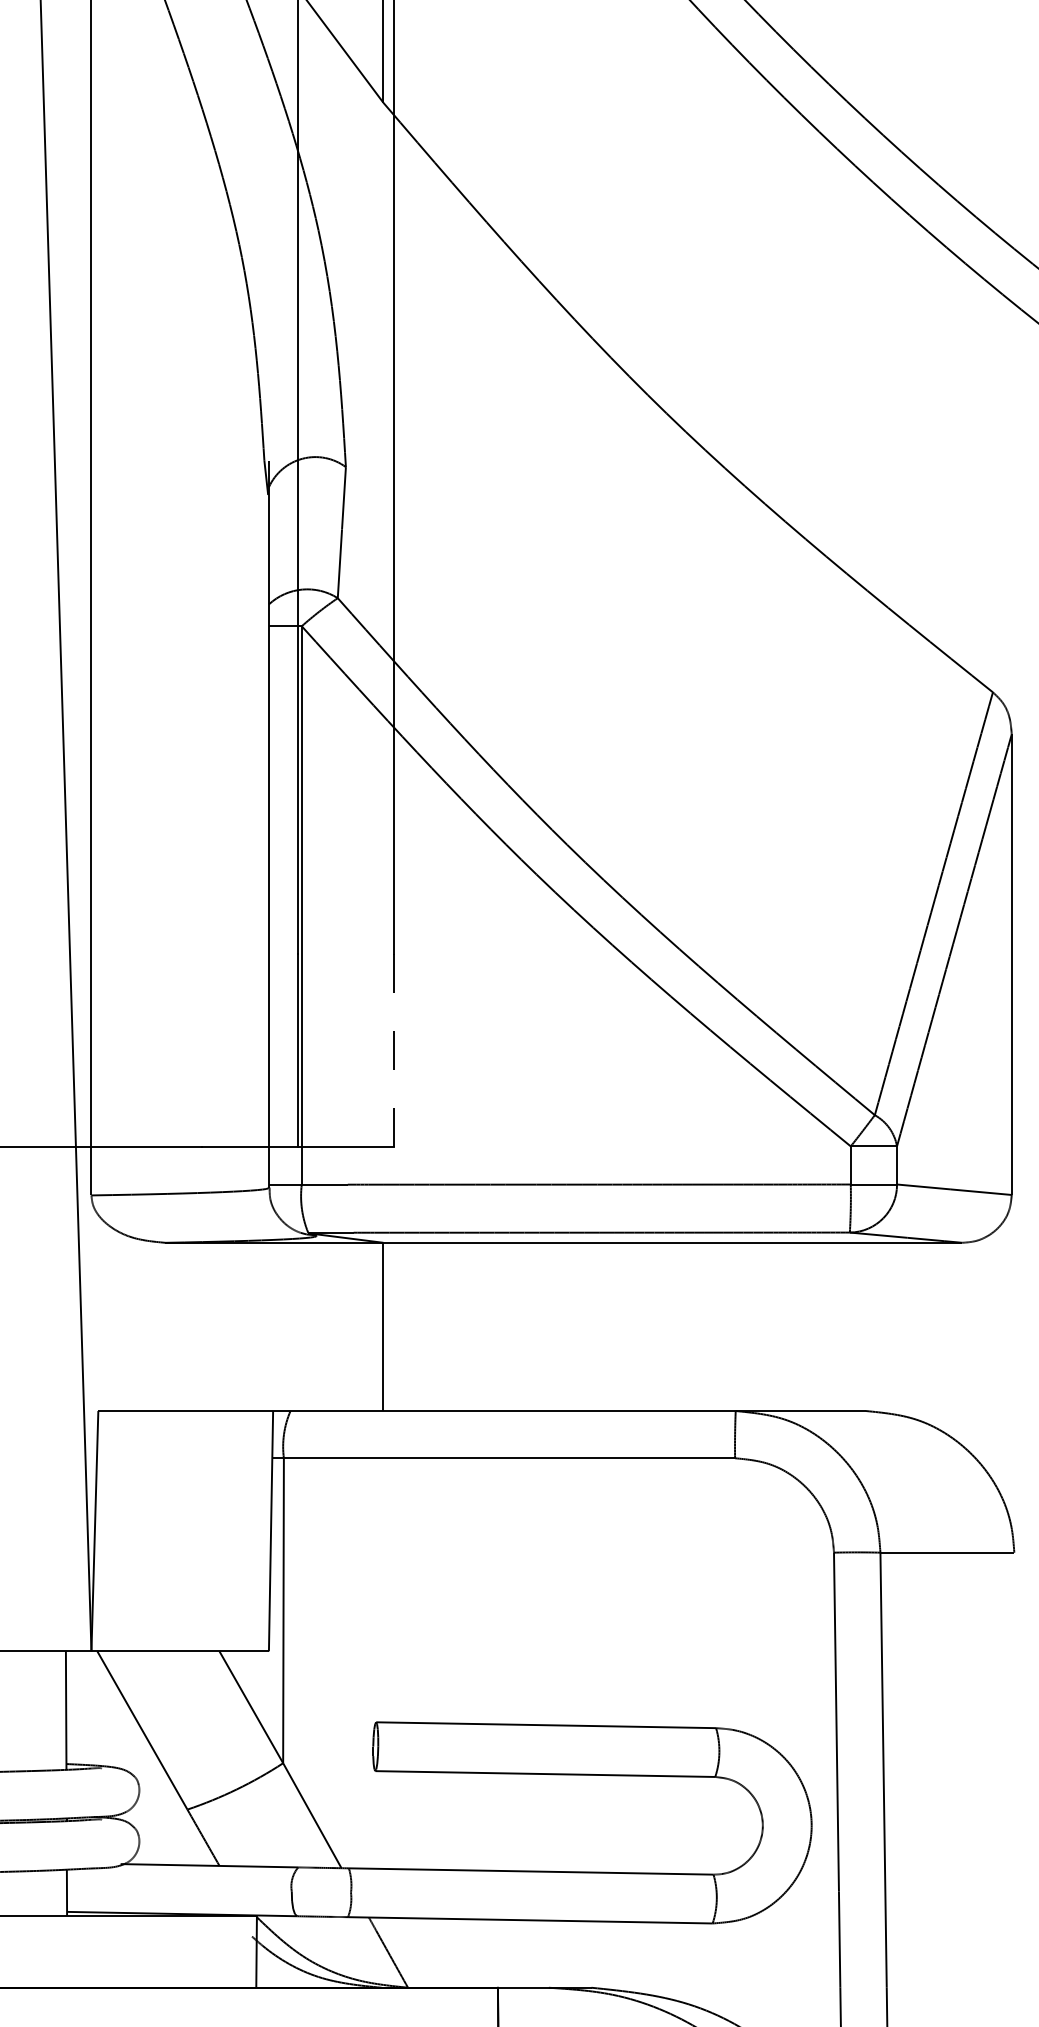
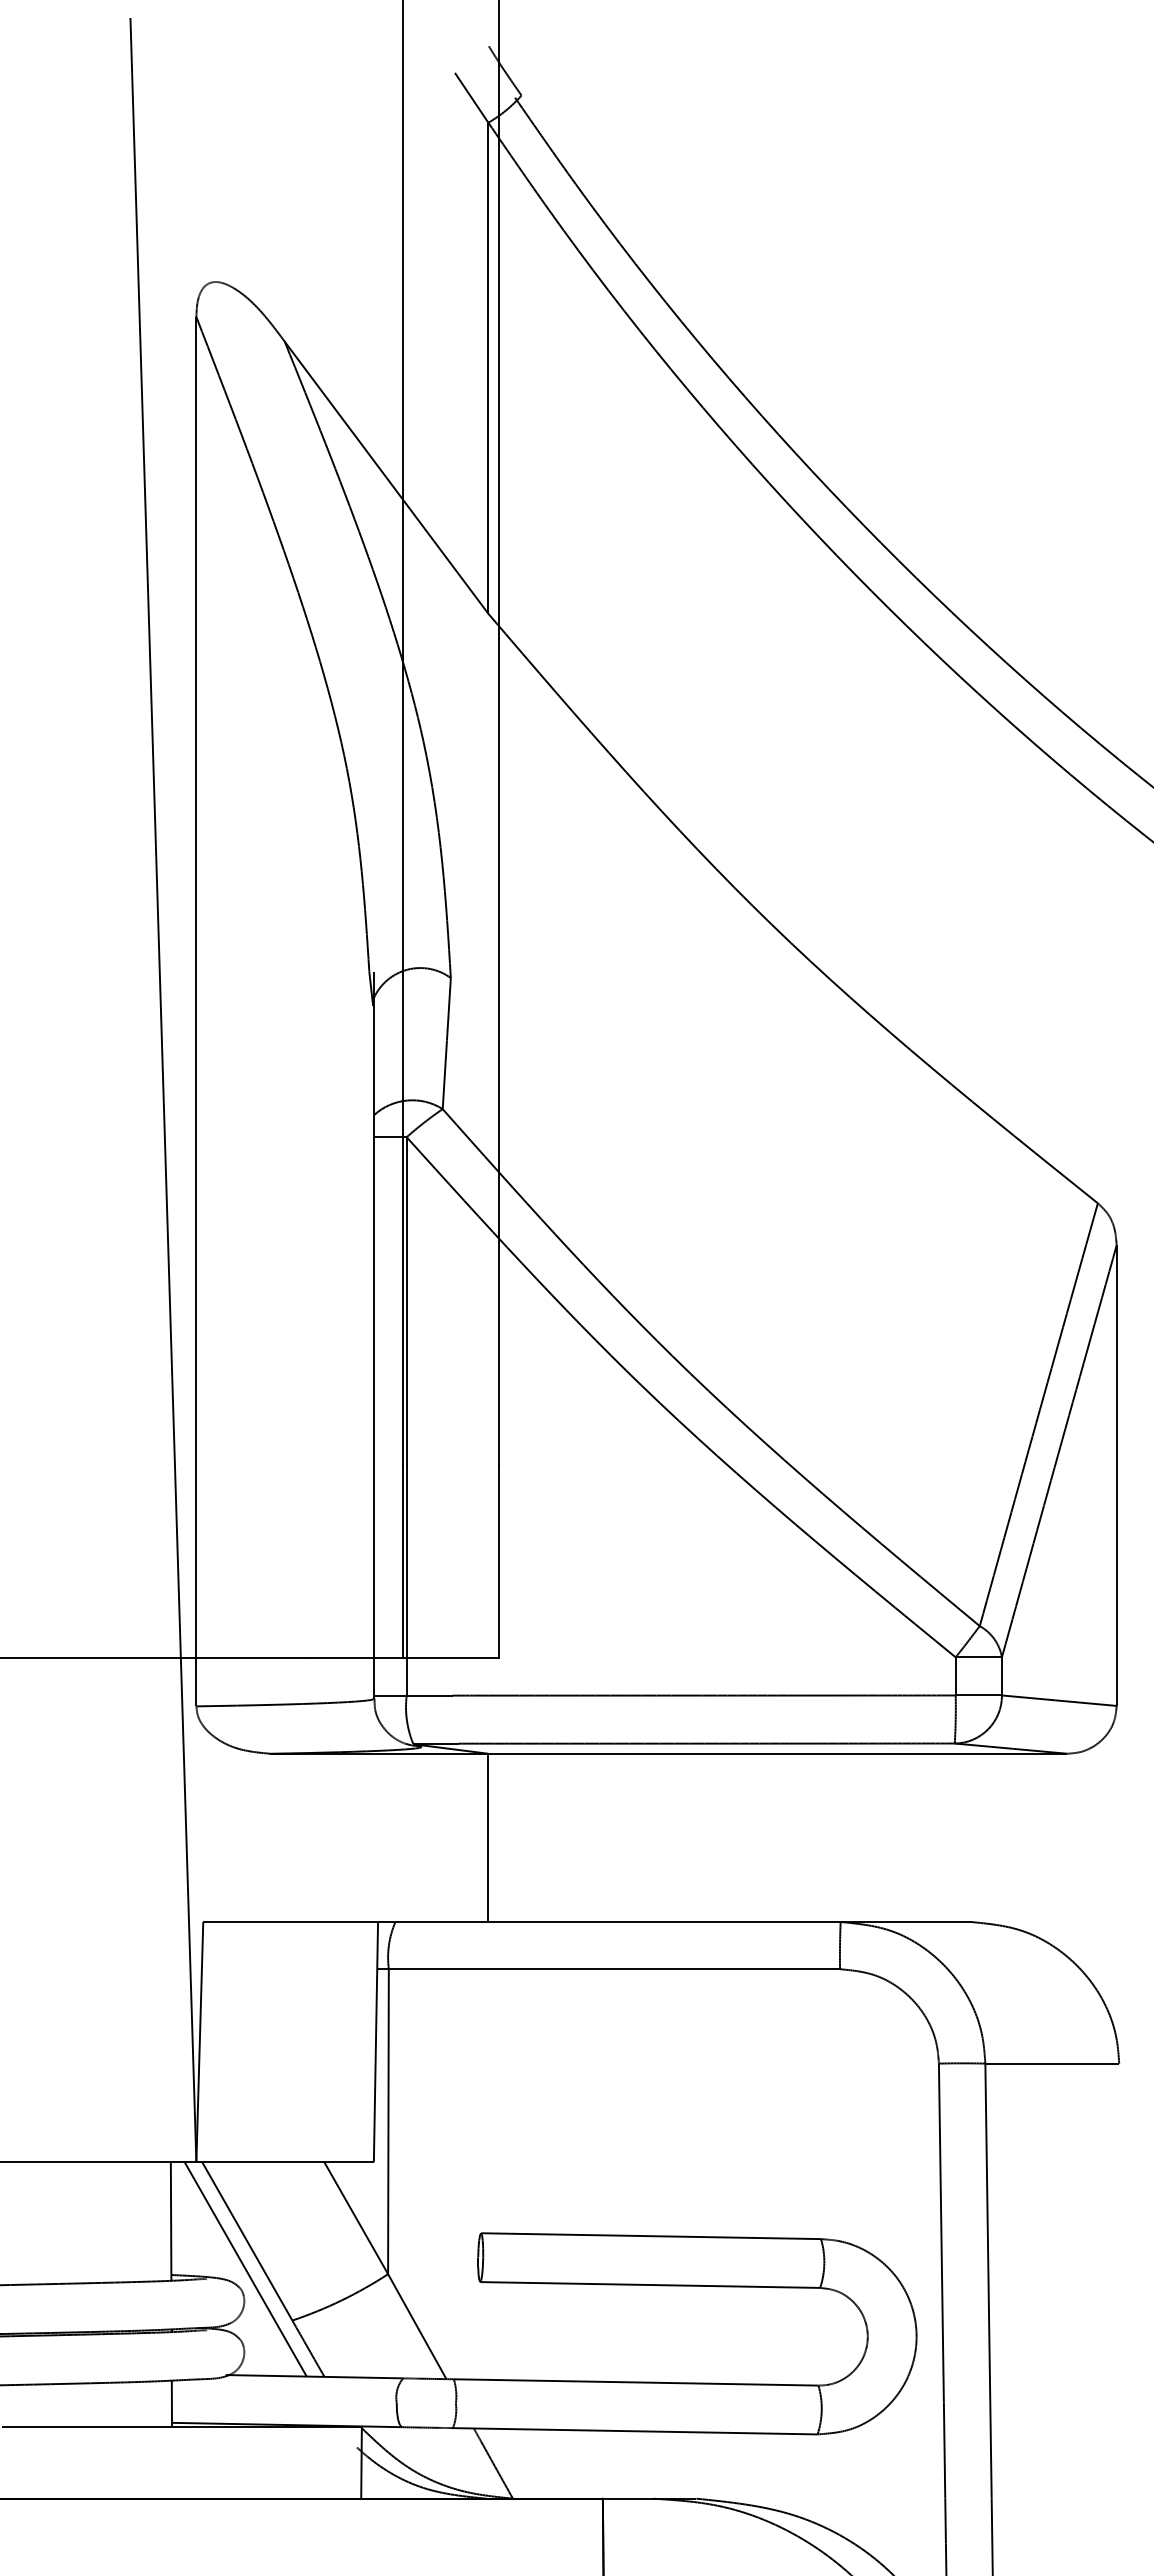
line: (393, 1051) -> (498, 1562), dashed -> solid
line: (140, 1758) -> (245, 2269), added

